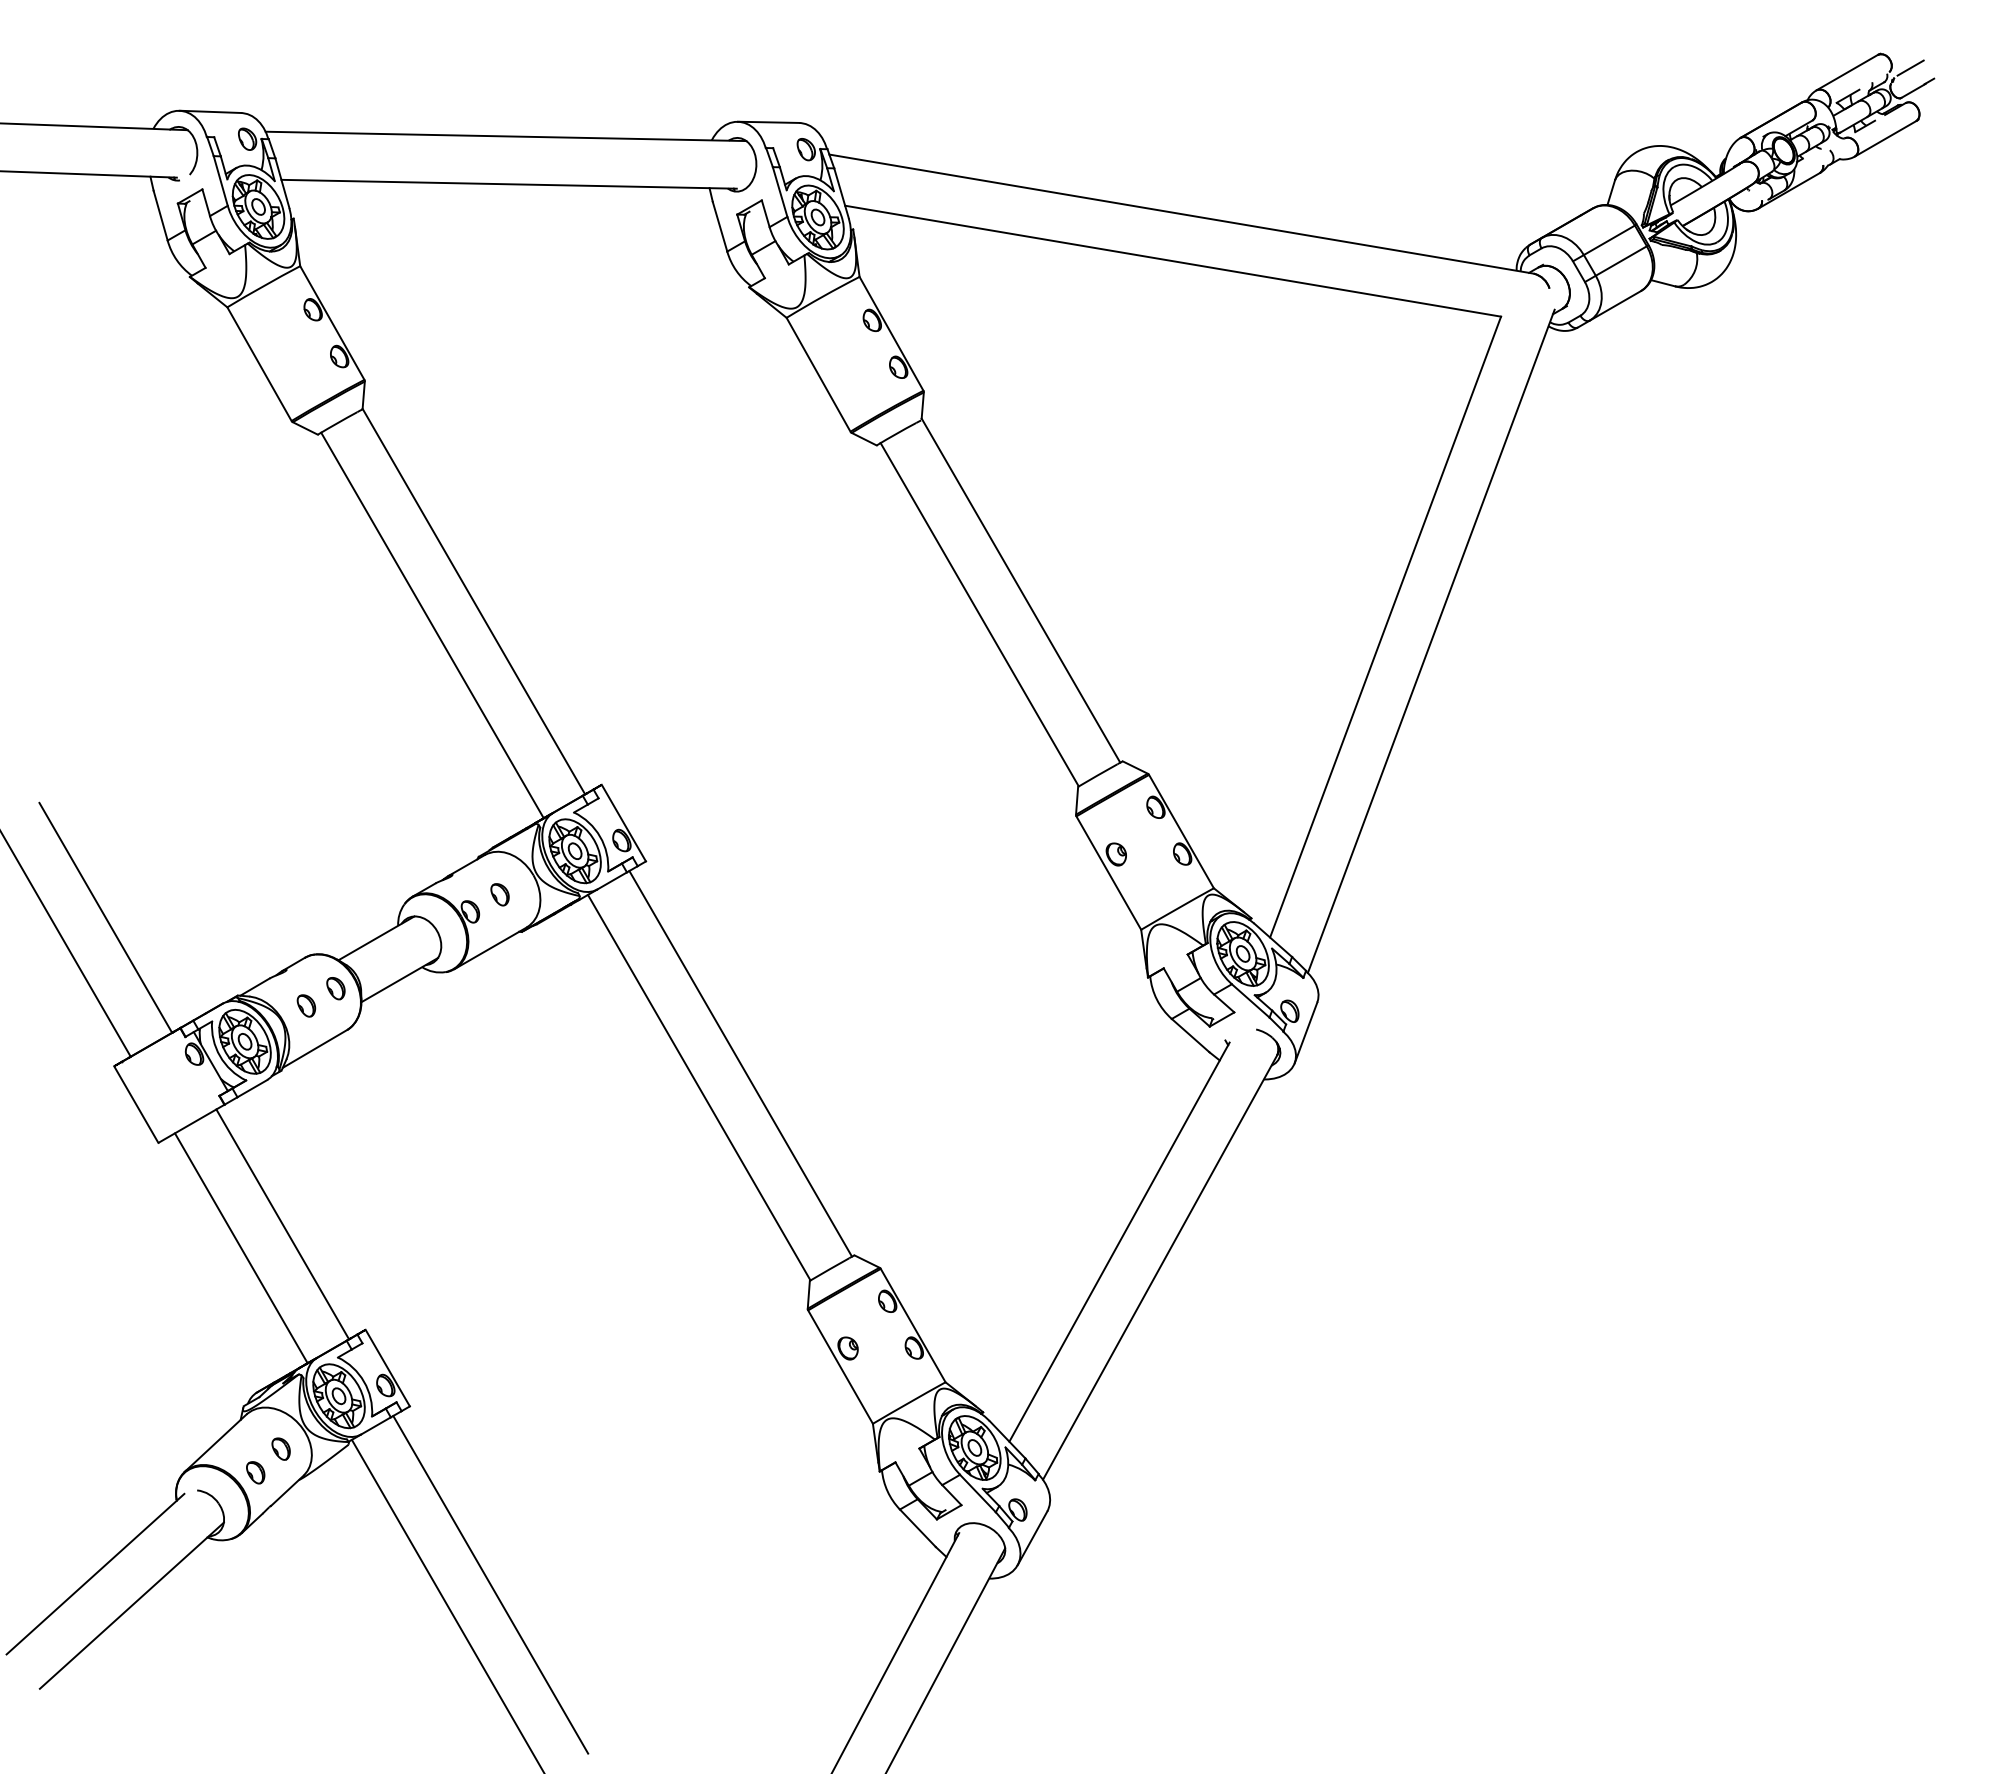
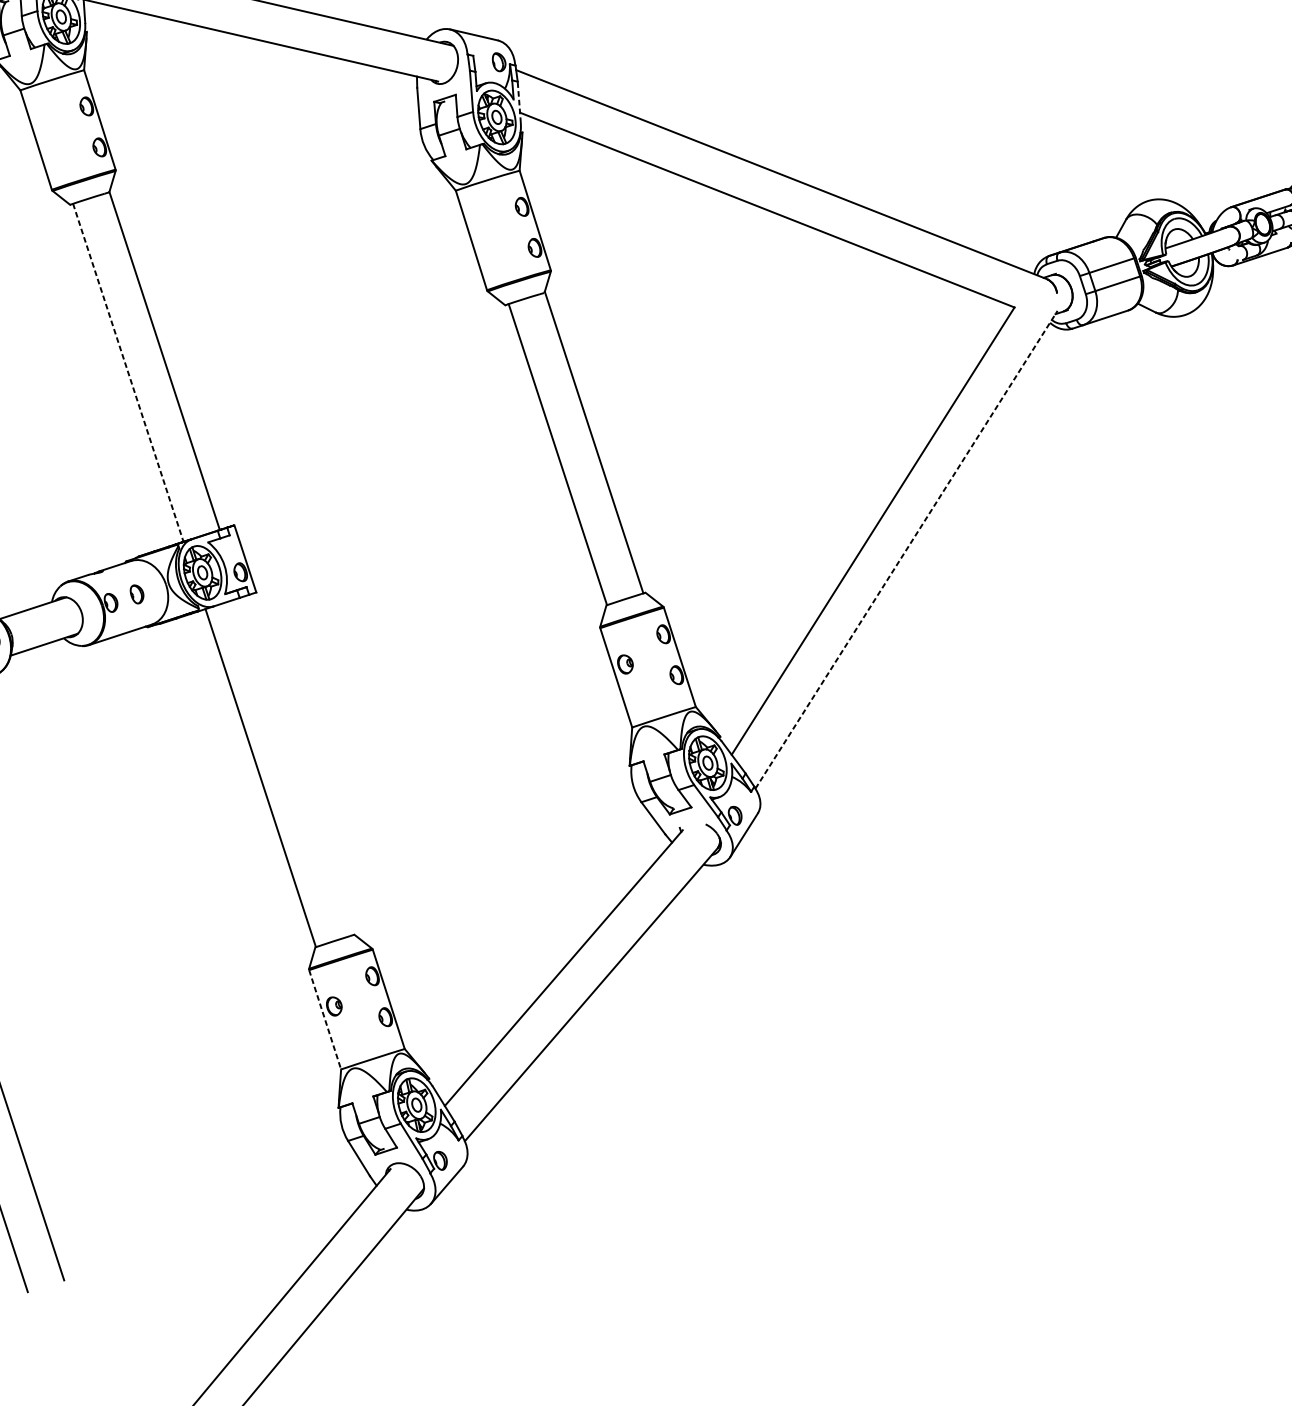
line: (841, 193) -> (519, 102), solid -> dashed
line: (432, 625) -> (128, 372), solid -> dashed
line: (1431, 641) -> (906, 549), solid -> dashed
line: (740, 1063) -> (296, 766), removed
line: (840, 1367) -> (325, 1020), solid -> dashed

